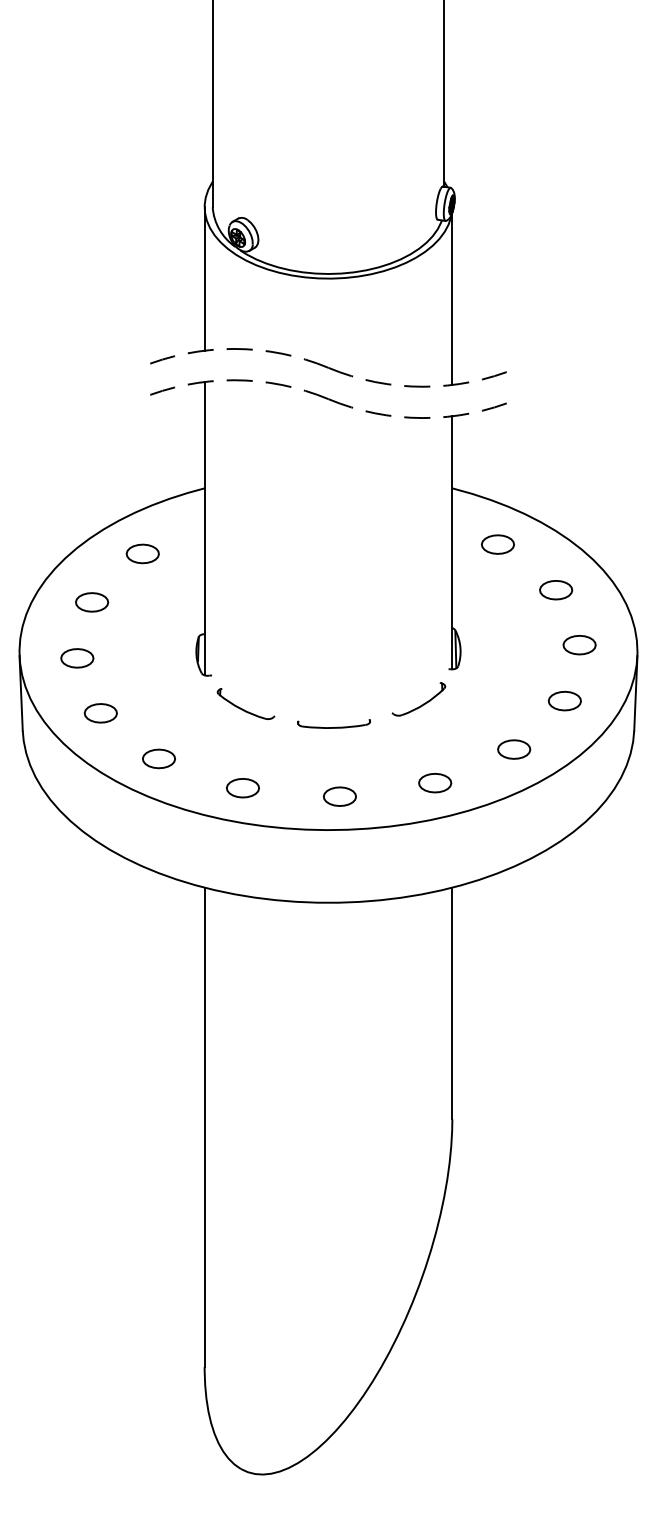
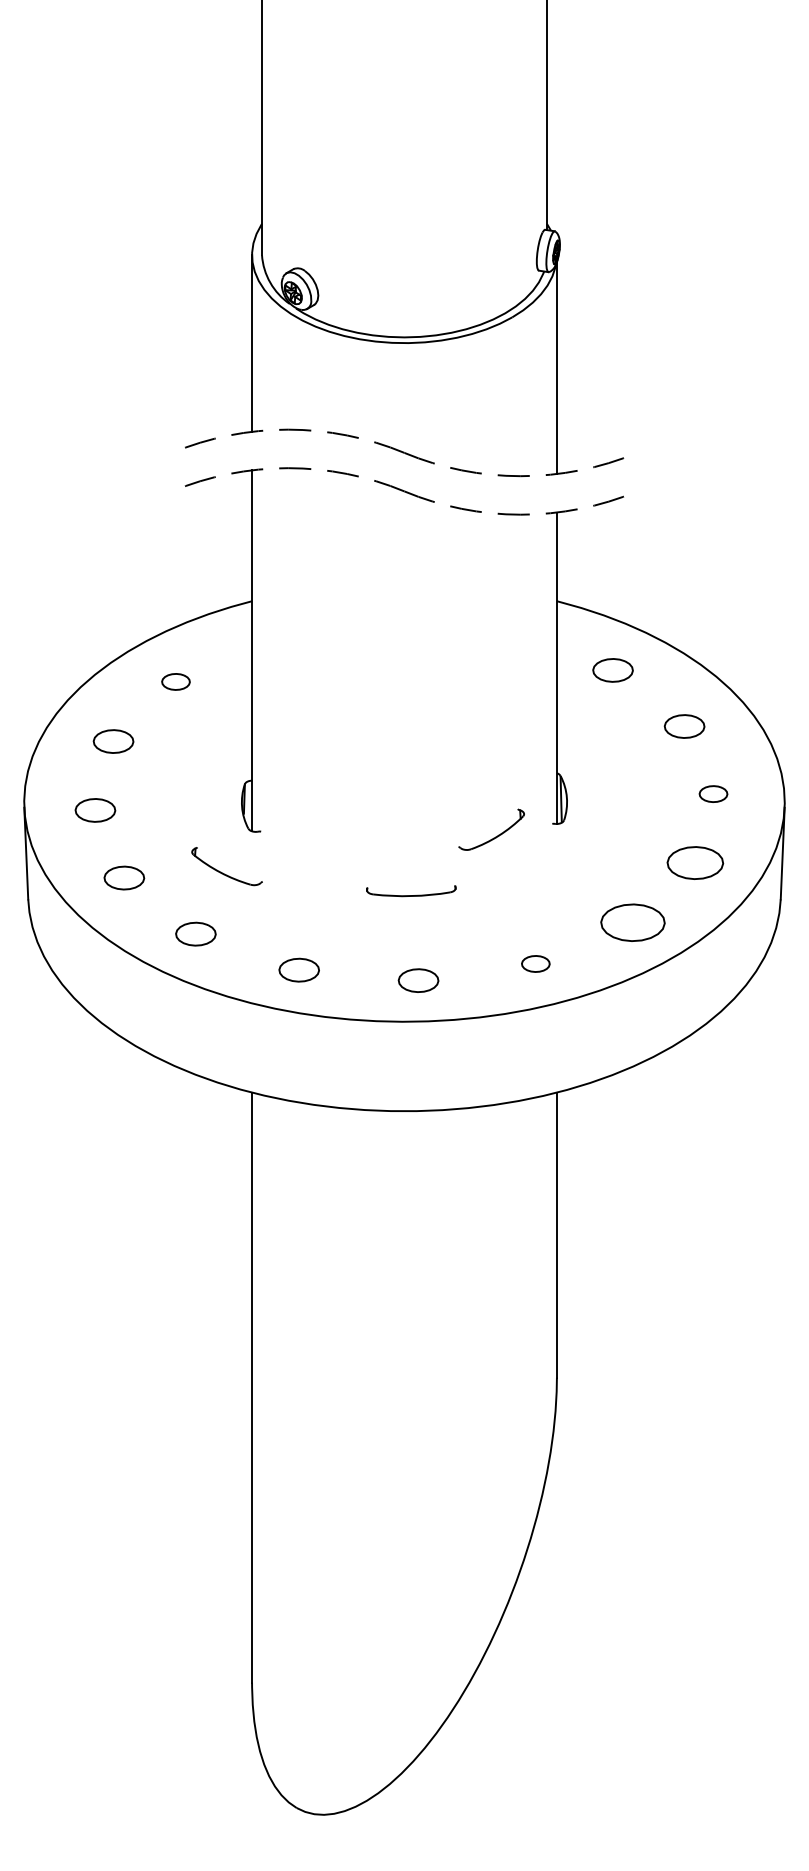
part: (142, 553) -> (175, 681), size x0.7
part: (579, 644) -> (713, 793), size x0.7
part: (564, 700) -> (695, 862), size x1.4
part: (421, 704) -> (495, 836), moved
part: (242, 708) -> (222, 872), moved
part: (513, 749) -> (632, 922), size x1.6
part: (434, 782) -> (535, 963), size x0.7

